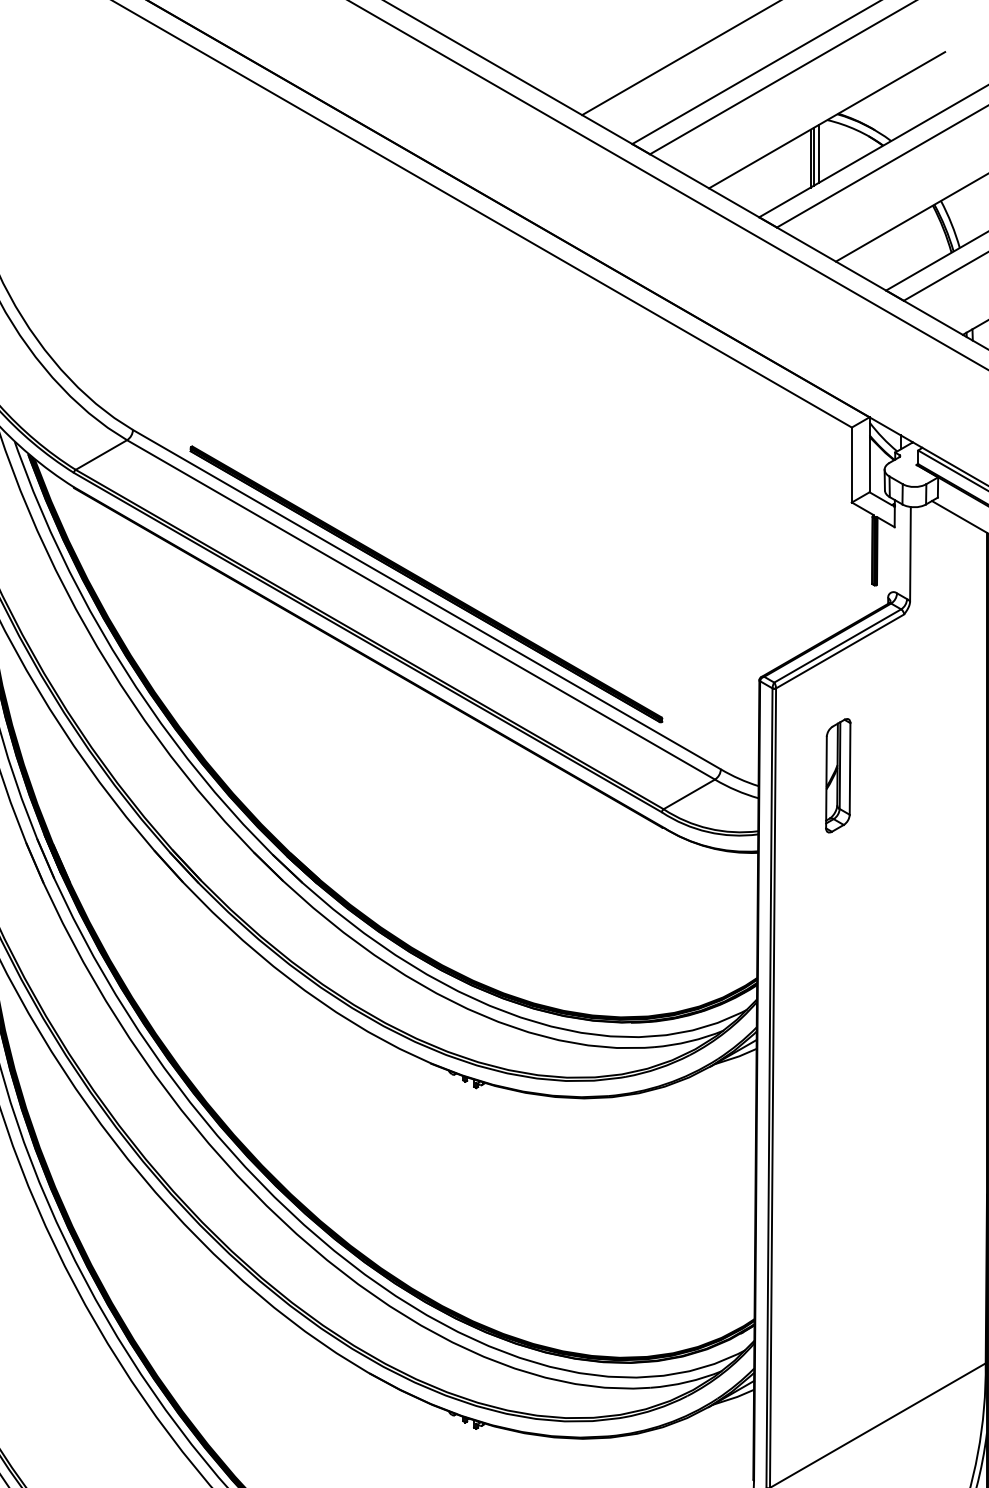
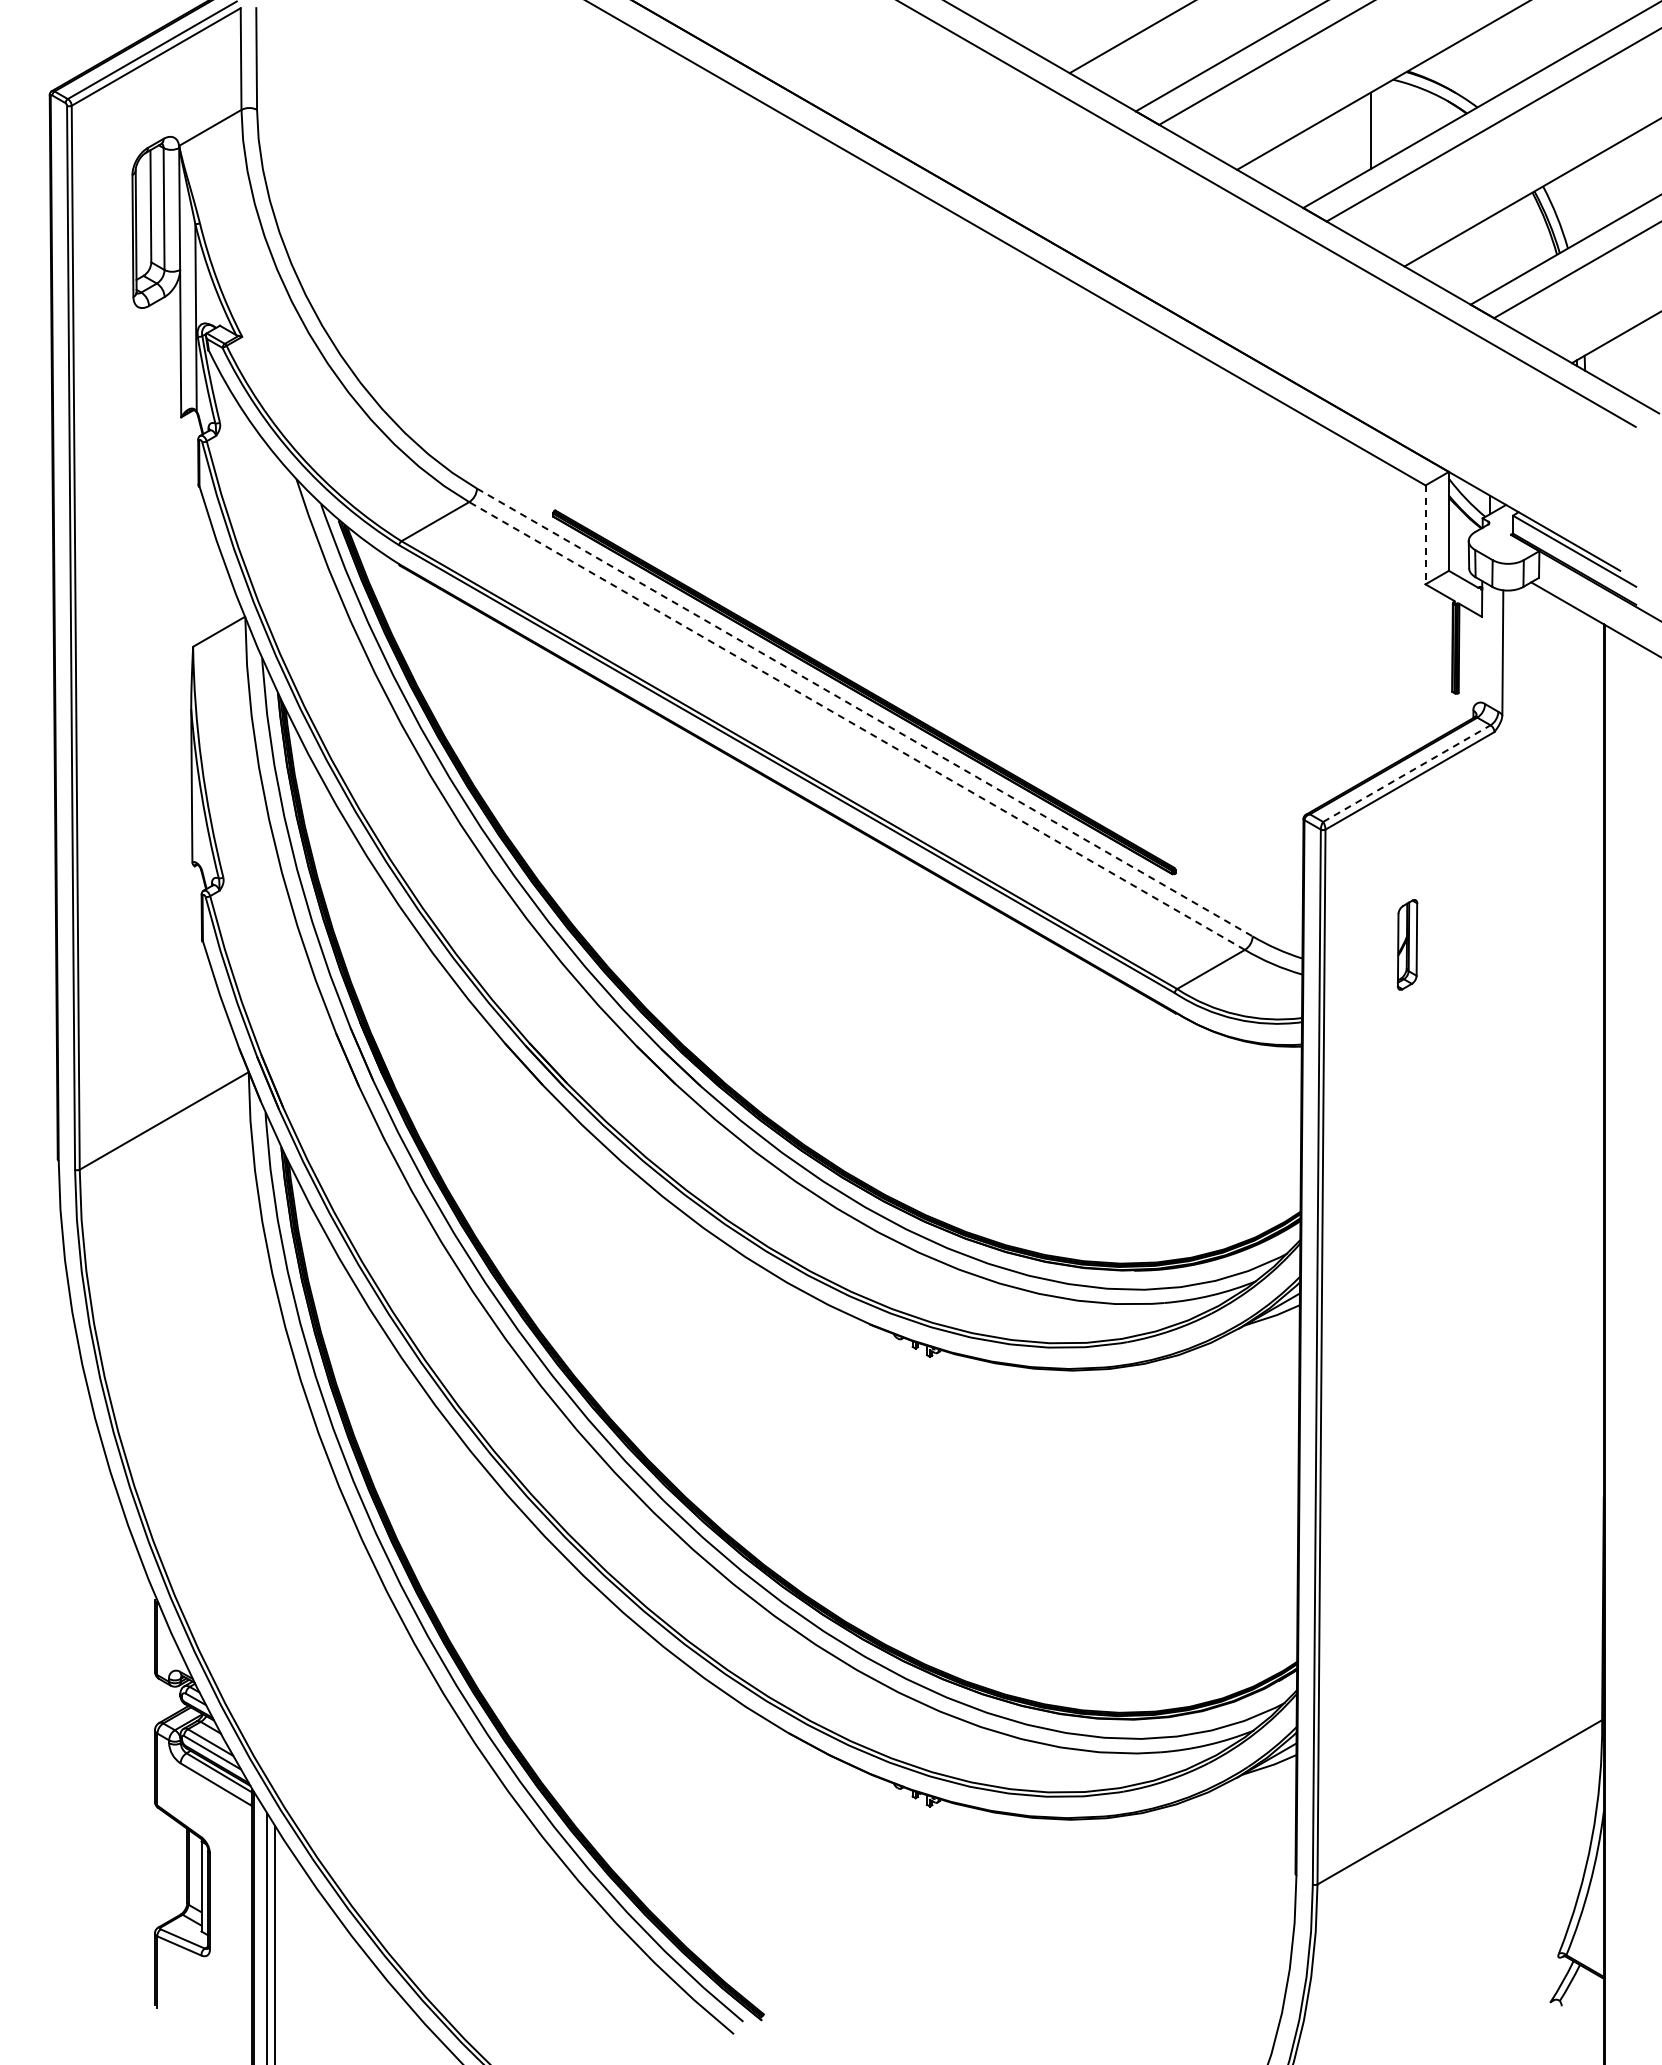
line: (819, 153) -> (1382, 123), removed
line: (813, 157) -> (1374, 128), removed
line: (851, 465) -> (1425, 535), solid -> dashed
line: (426, 599) -> (864, 712), solid -> dashed
line: (421, 610) -> (857, 726), solid -> dashed
line: (837, 645) -> (1406, 773), solid -> dashed
part: (838, 775) -> (1407, 944), size x0.6

